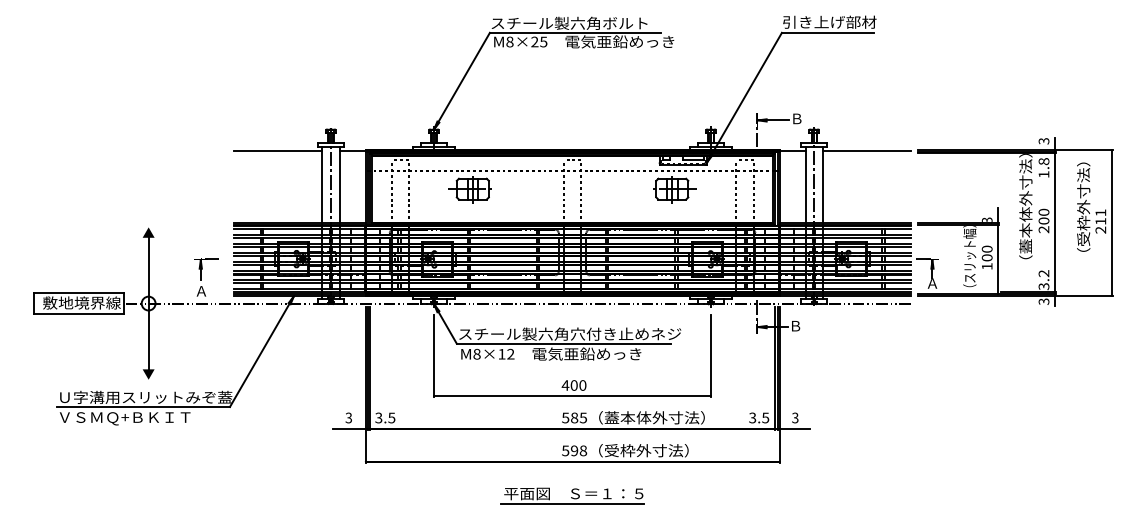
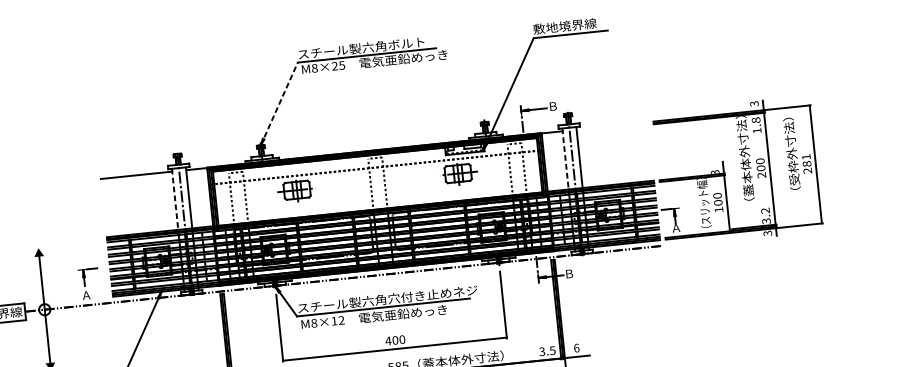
text: (829, 21) -> (571, 25), 引き上げ部材 -> 敷地境界線
line: (461, 81) -> (278, 104), solid -> dashed
line: (866, 150) -> (611, 126), removed
line: (322, 184) -> (175, 199), solid -> dashed
line: (805, 184) -> (565, 158), solid -> dashed
text: (1100, 221) -> (806, 163), 211 -> 281
text: (795, 417) -> (576, 347), 3 -> 6

